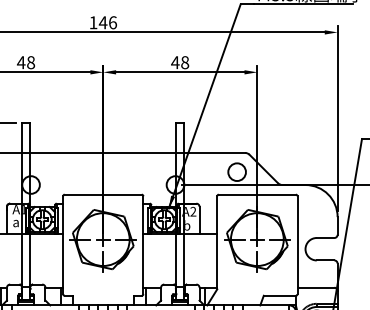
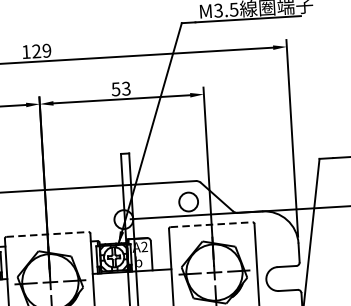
text: (107, 22) -> (41, 50), 146 -> 129
text: (180, 62) -> (121, 88), 48 -> 53
line: (103, 194) -> (47, 234), solid -> dashed
line: (257, 194) -> (211, 224), solid -> dashed

